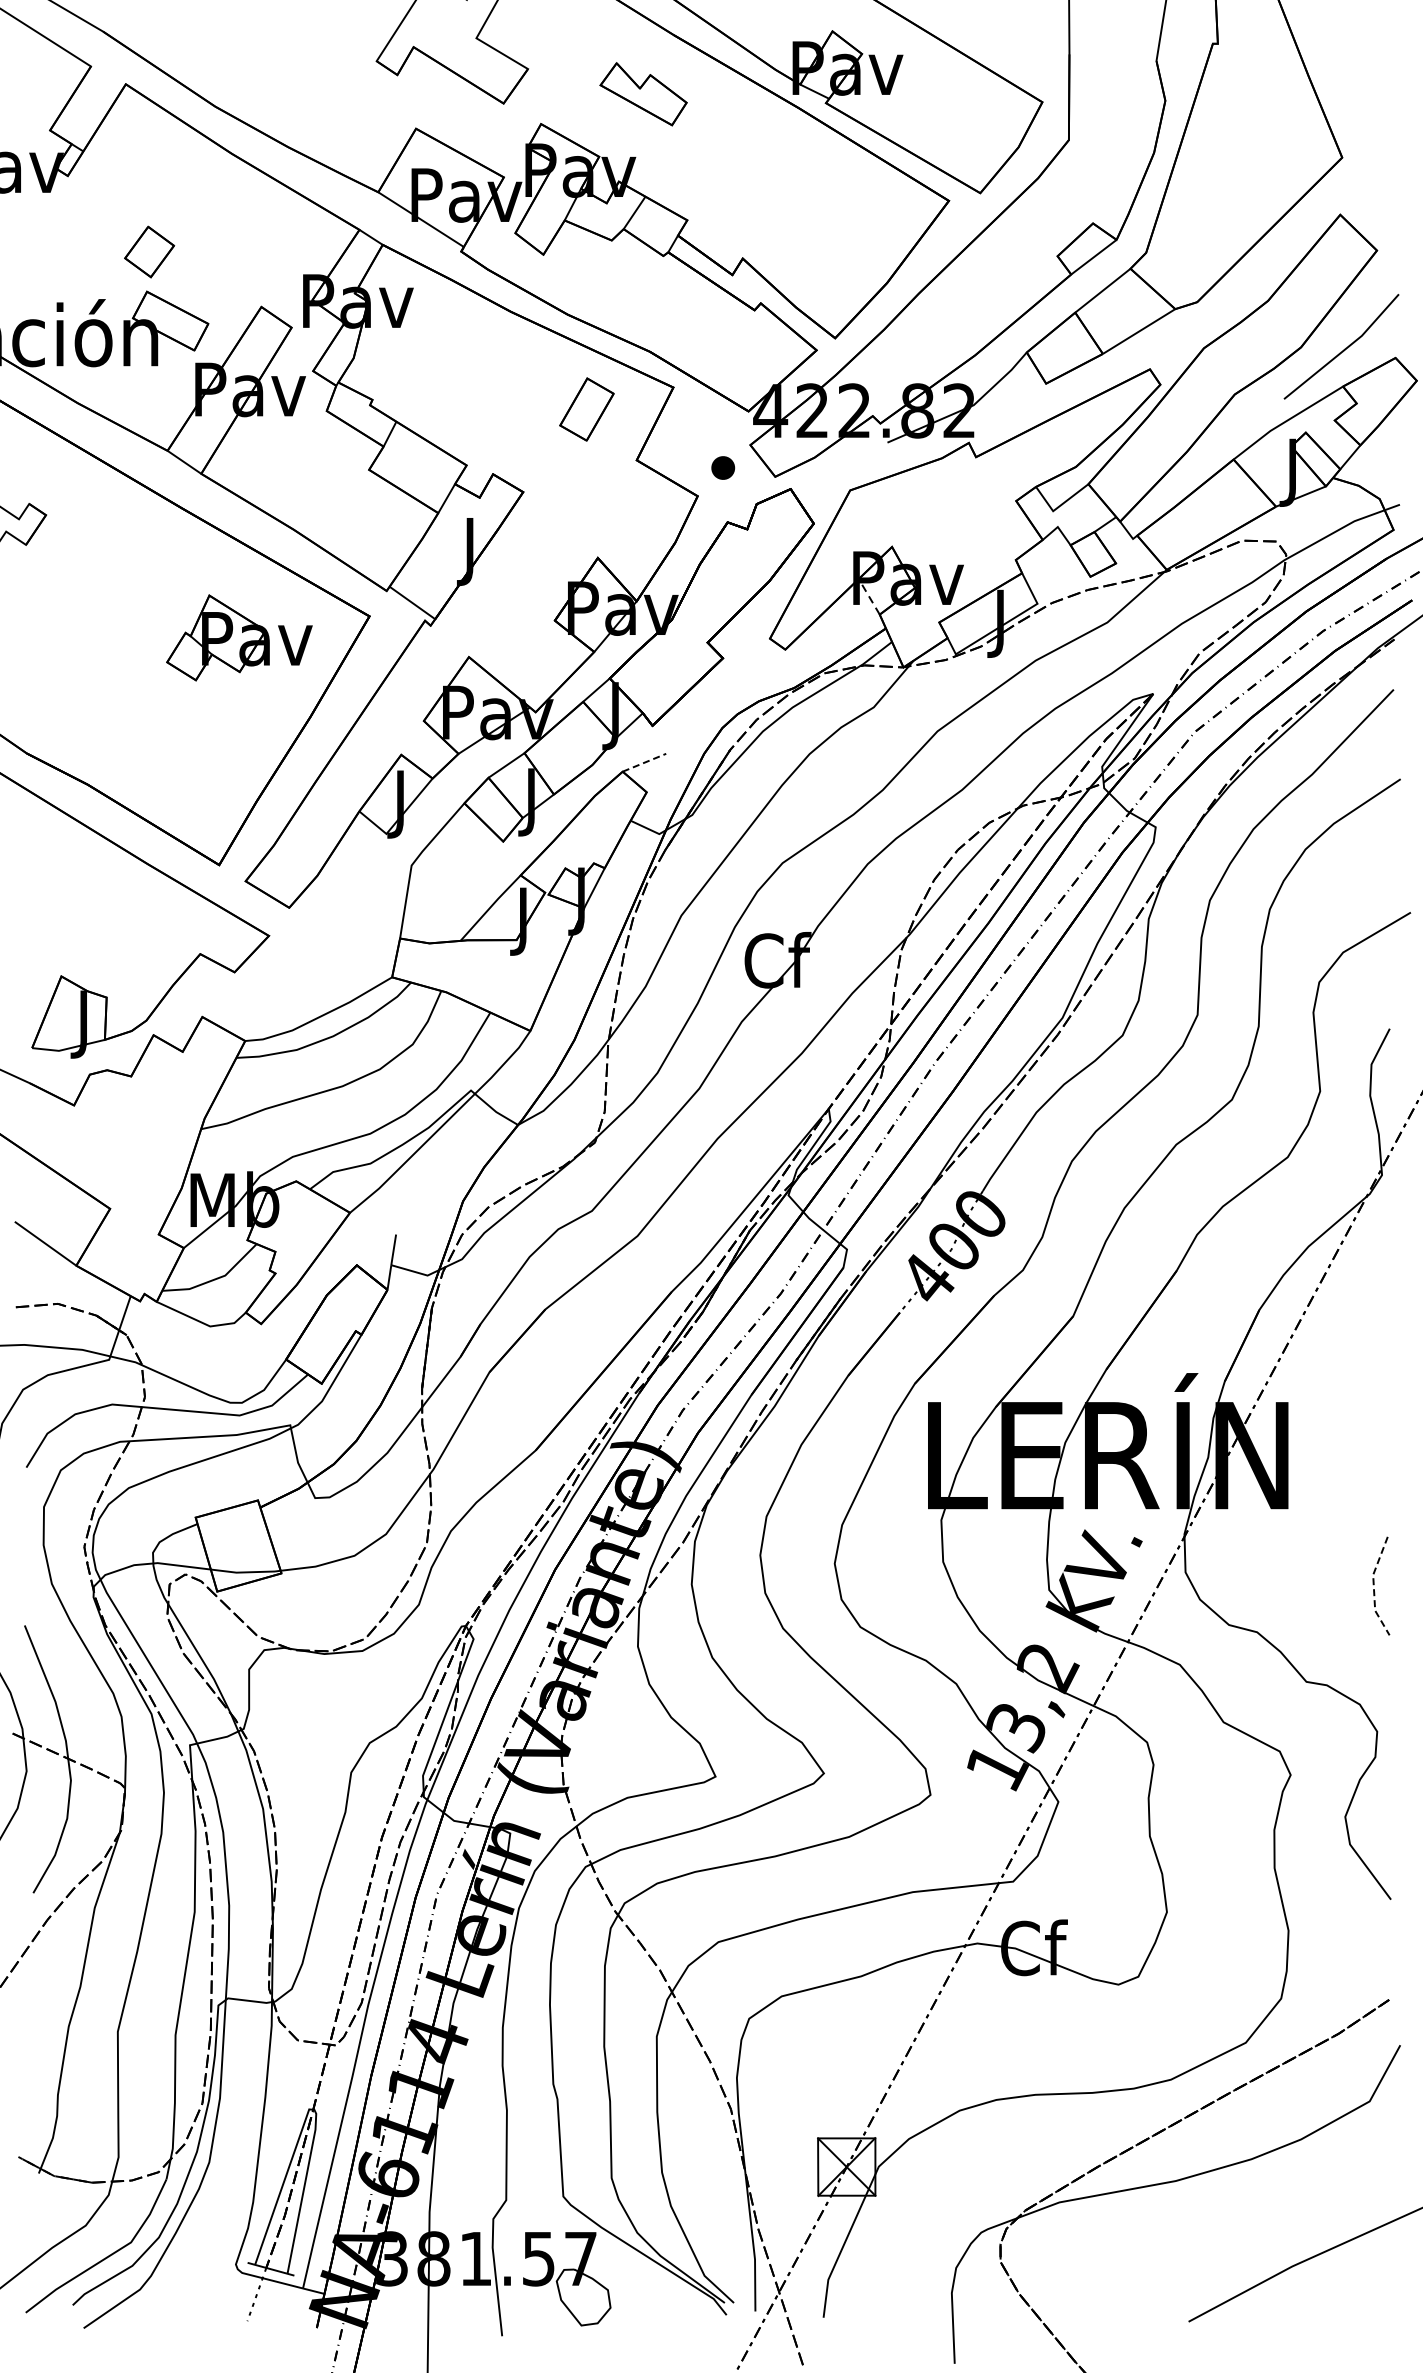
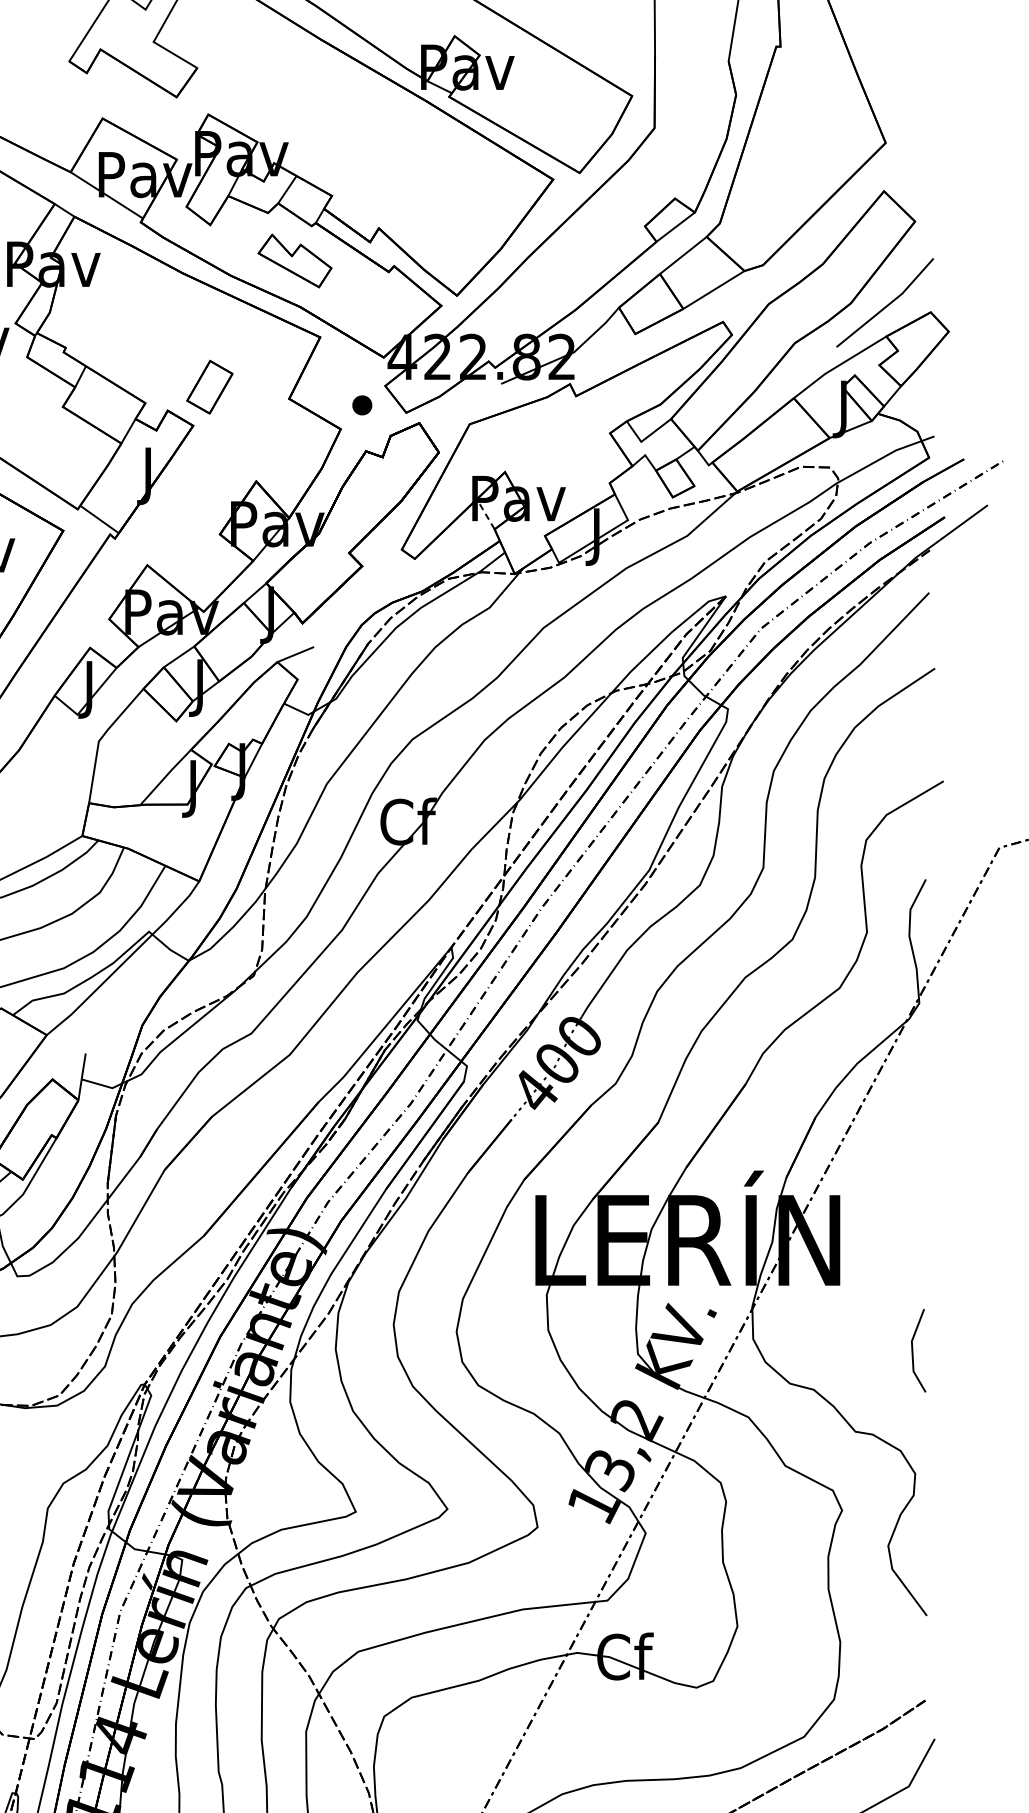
part: (643, 94) -> (294, 261), moved
part: (586, 409) -> (209, 387), moved
line: (644, 762) -> (295, 654), dashed -> solid
line: (1373, 1586) -> (912, 1351), dashed -> solid

